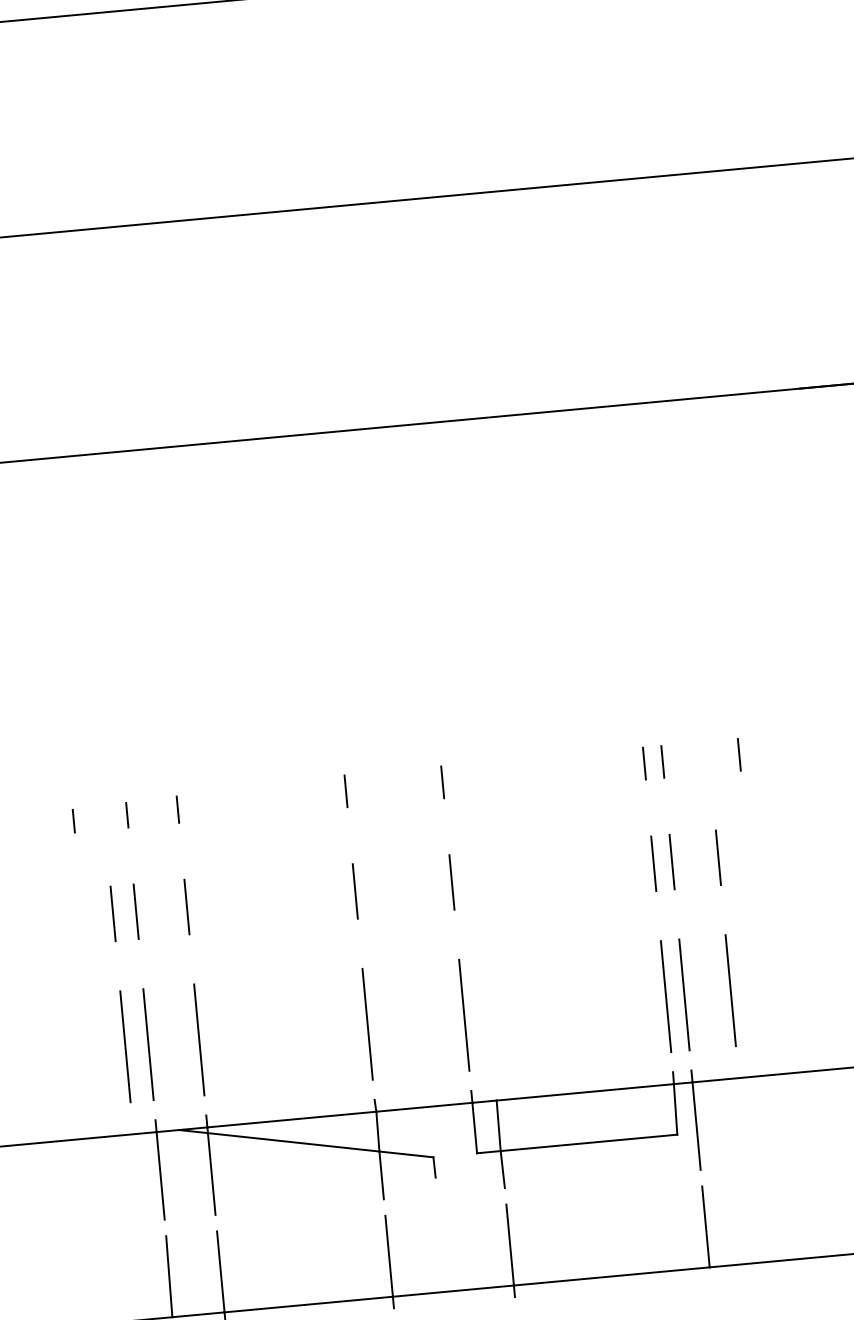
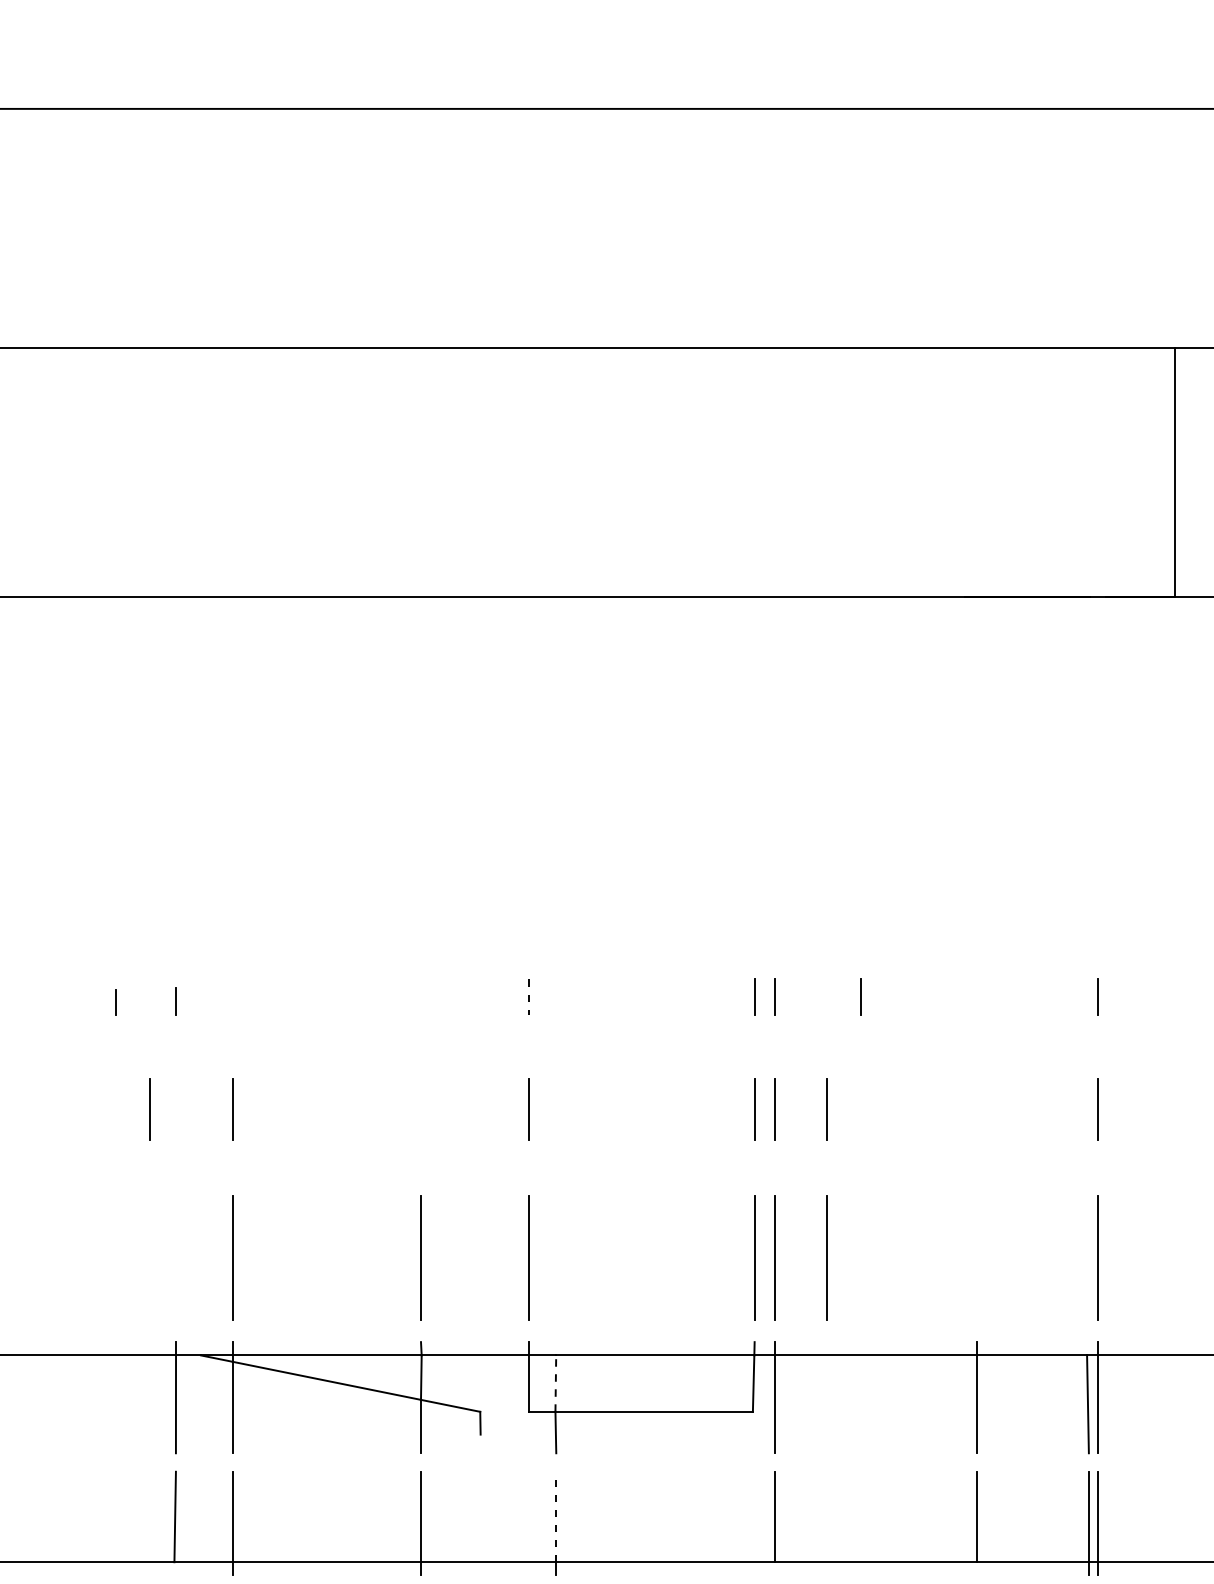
line: (443, 782) -> (529, 997), solid -> dashed
line: (346, 790) -> (421, 996), removed
line: (177, 809) -> (232, 999), removed
line: (355, 890) -> (421, 1108), removed
line: (136, 911) -> (176, 1108), removed
line: (148, 1044) -> (176, 1257), removed
line: (125, 1046) -> (150, 1257), removed
line: (498, 1125) -> (555, 1383), solid -> dashed
line: (510, 1244) -> (556, 1516), solid -> dashed

